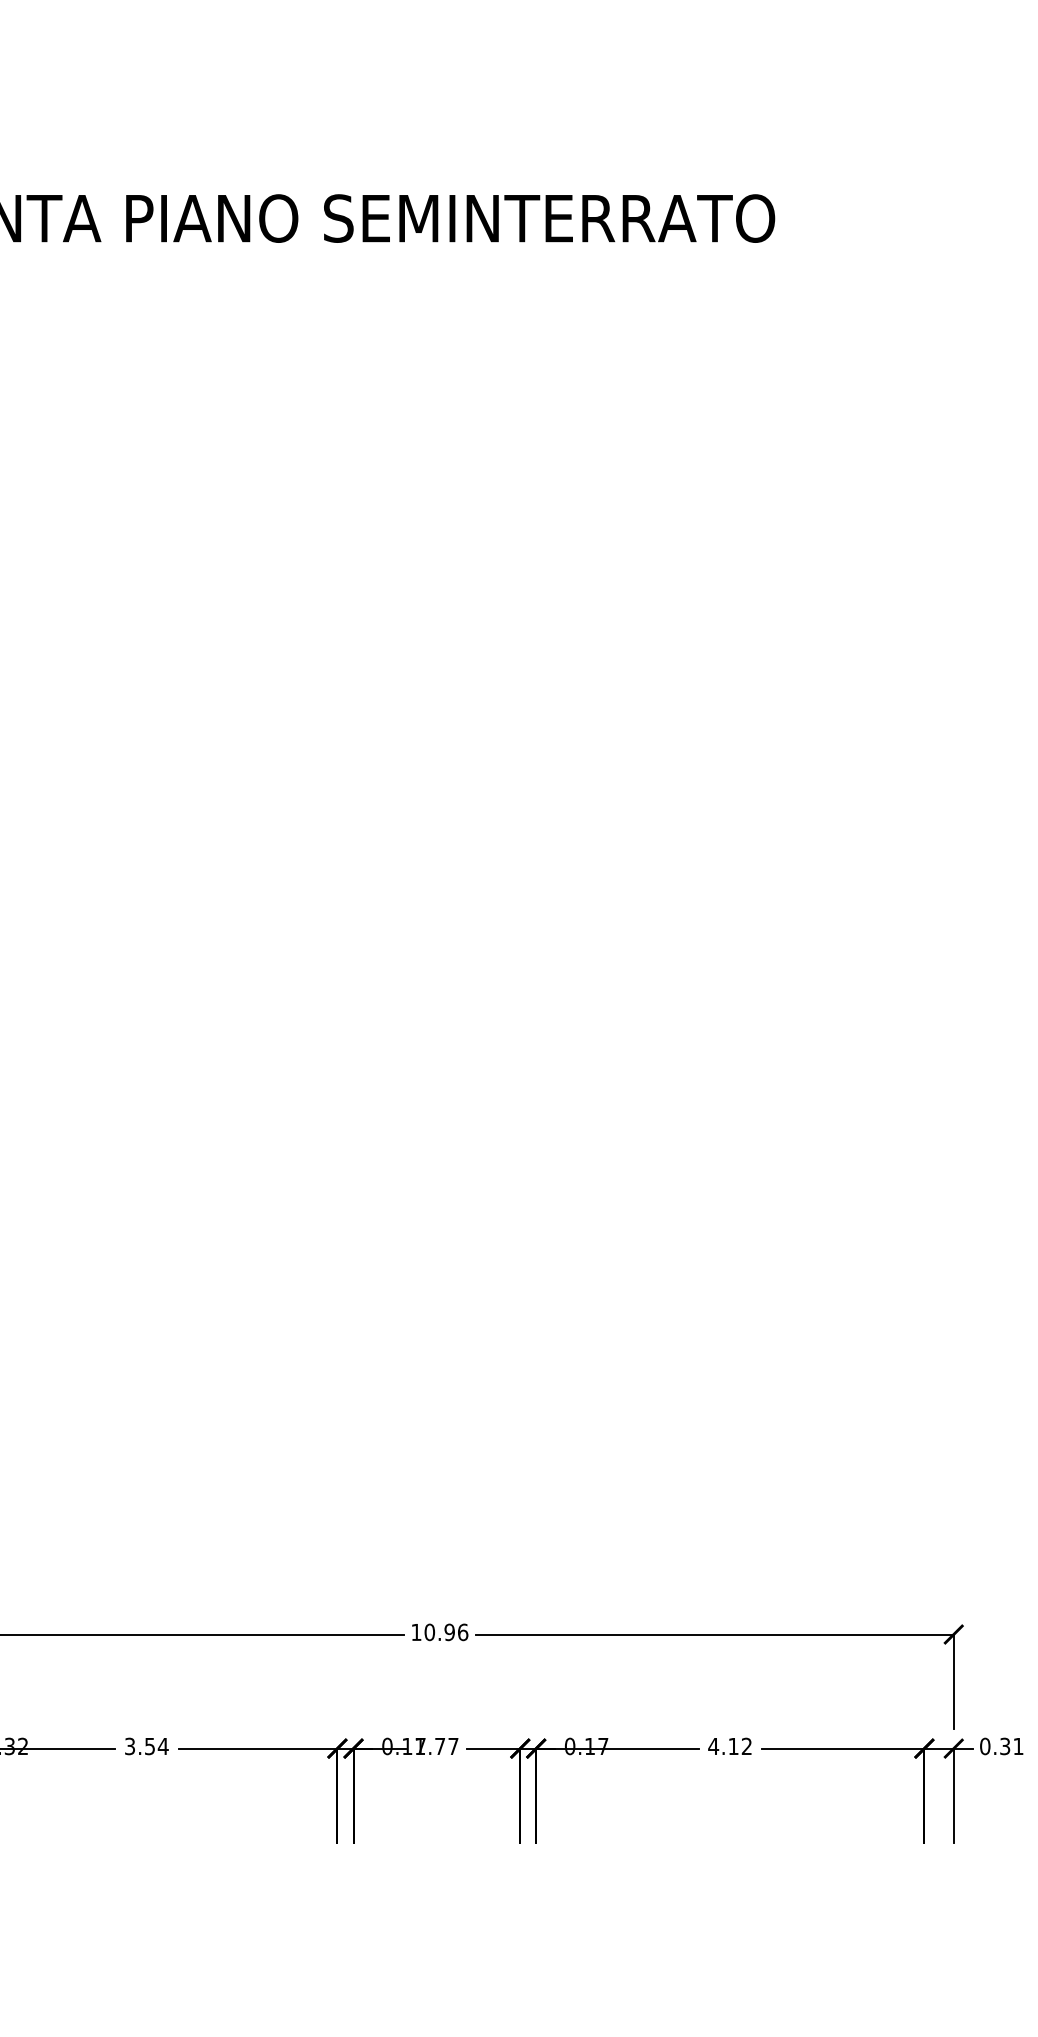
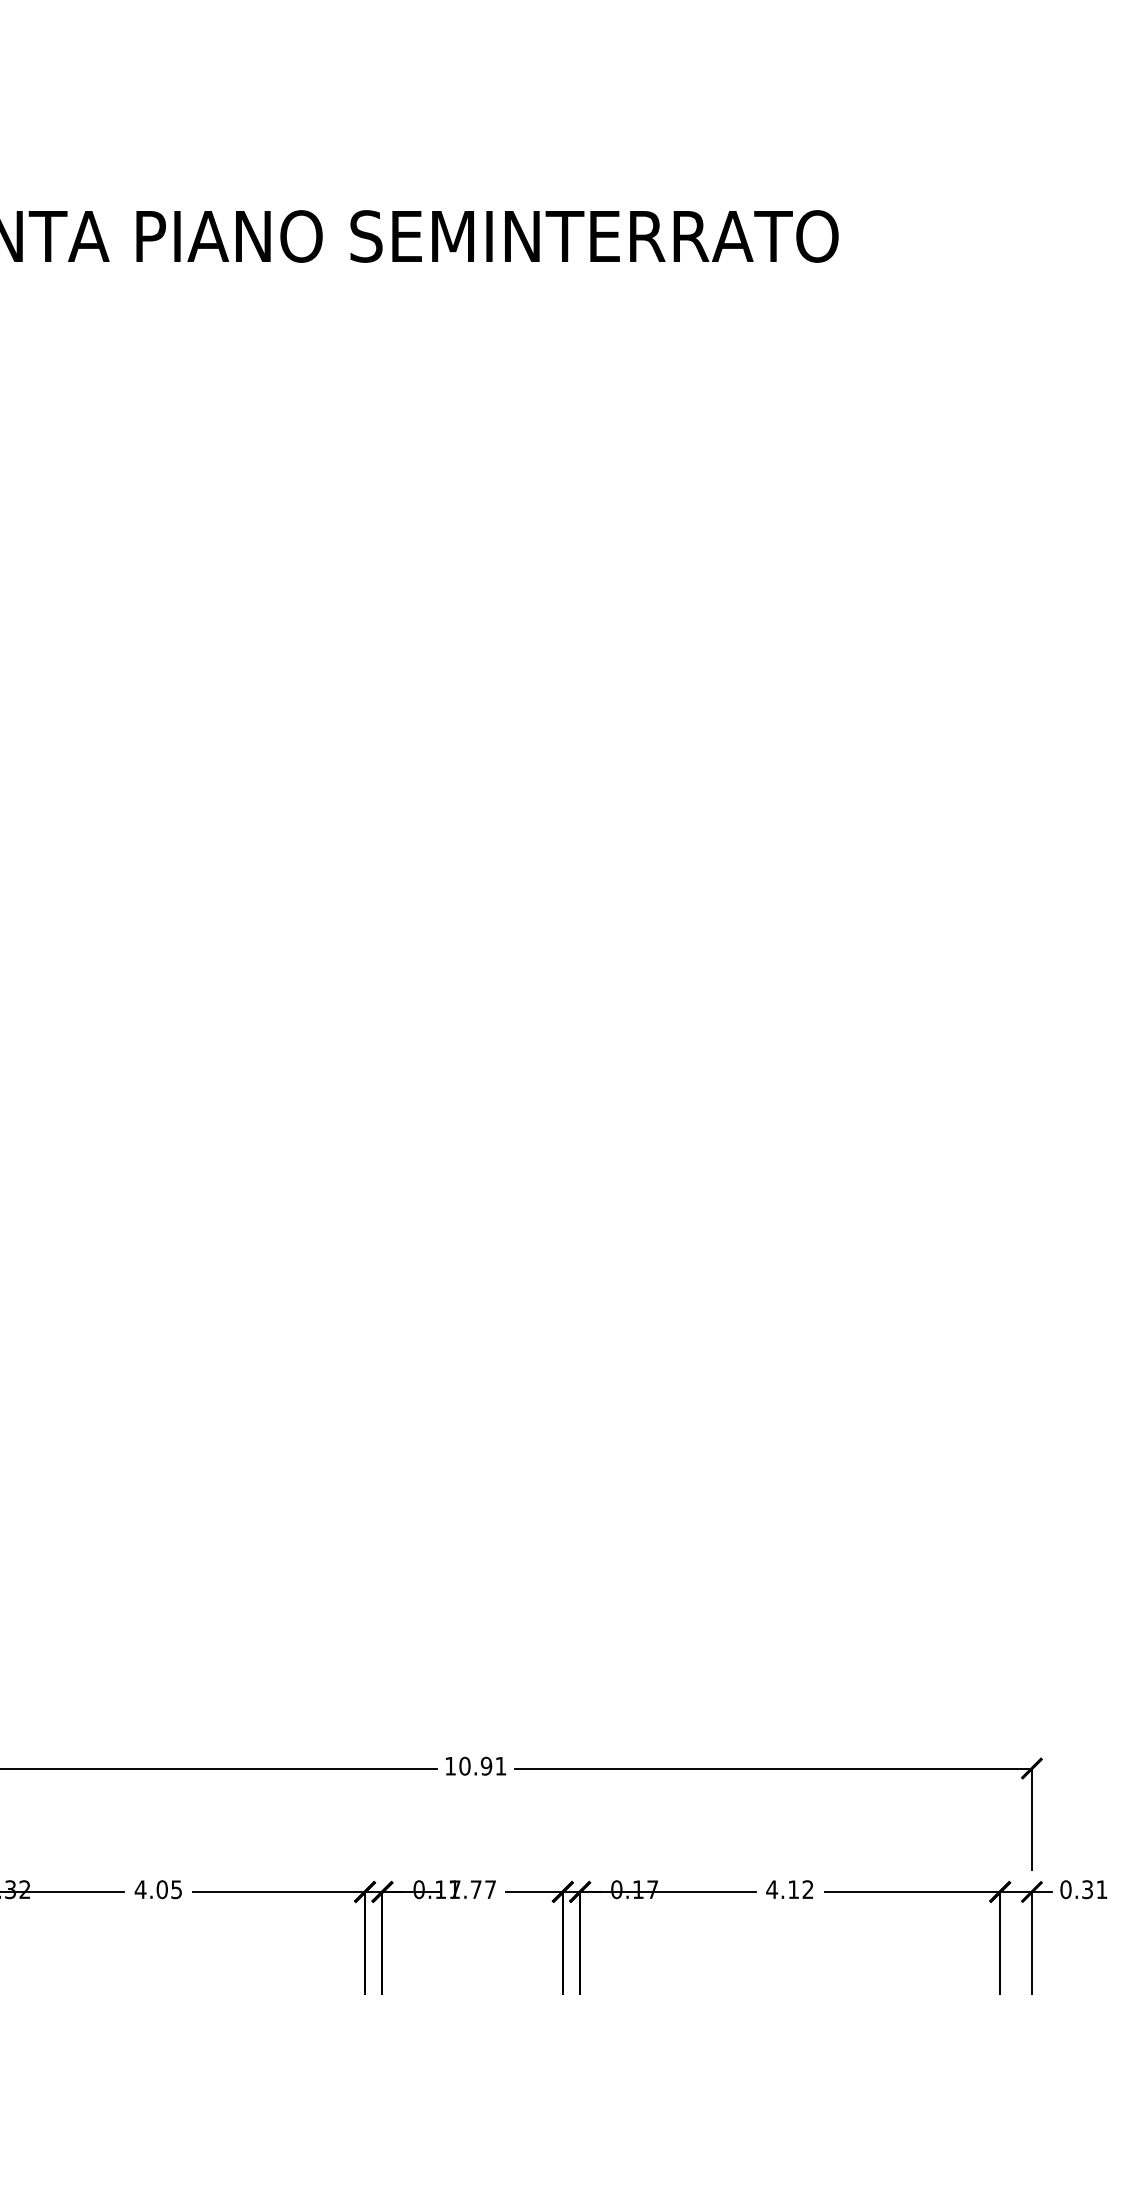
text: (462, 1631) -> (500, 1765), 10.96 -> 10.91
text: (146, 1746) -> (158, 1889), 3.54 -> 4.05

